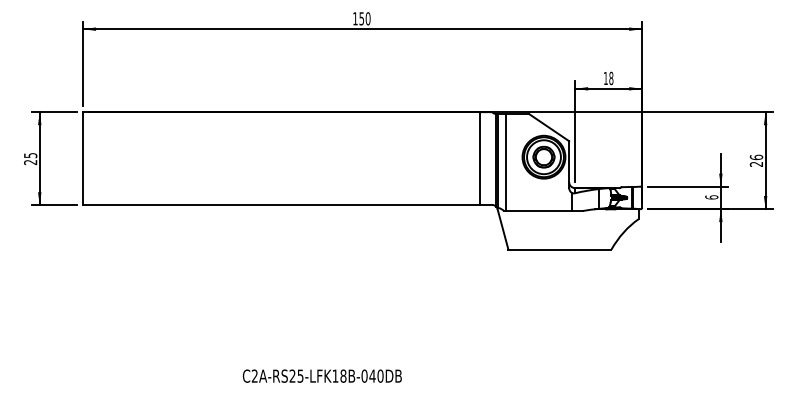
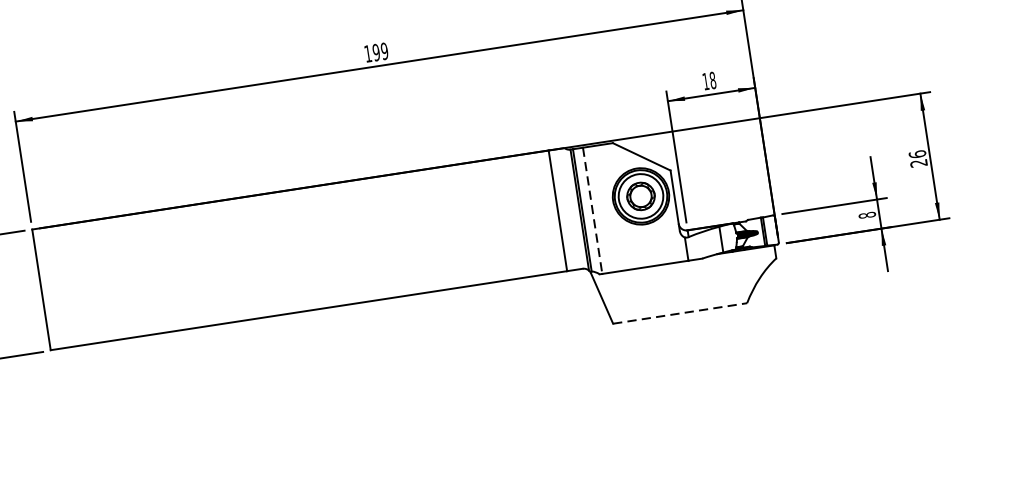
text: (364, 18) -> (379, 51), 150 -> 199
line: (506, 162) -> (593, 210), solid -> dashed
text: (711, 197) -> (866, 215), 6 -> 8
line: (559, 249) -> (679, 313), solid -> dashed

